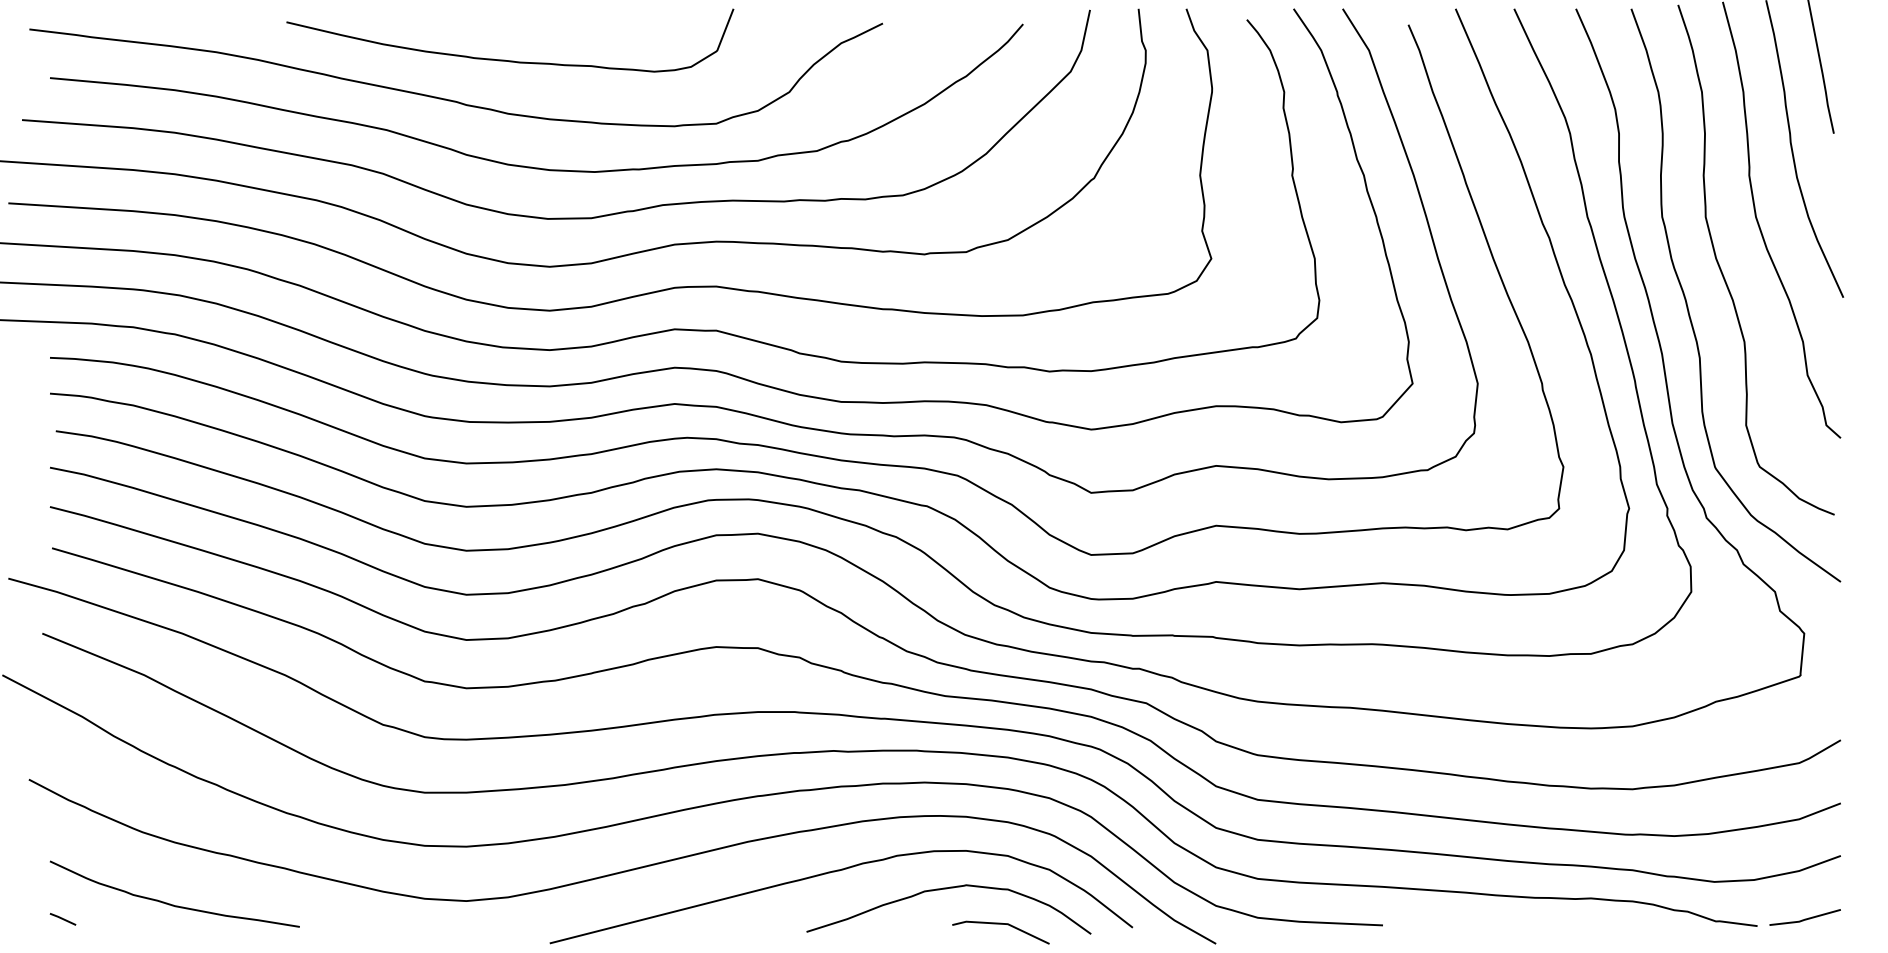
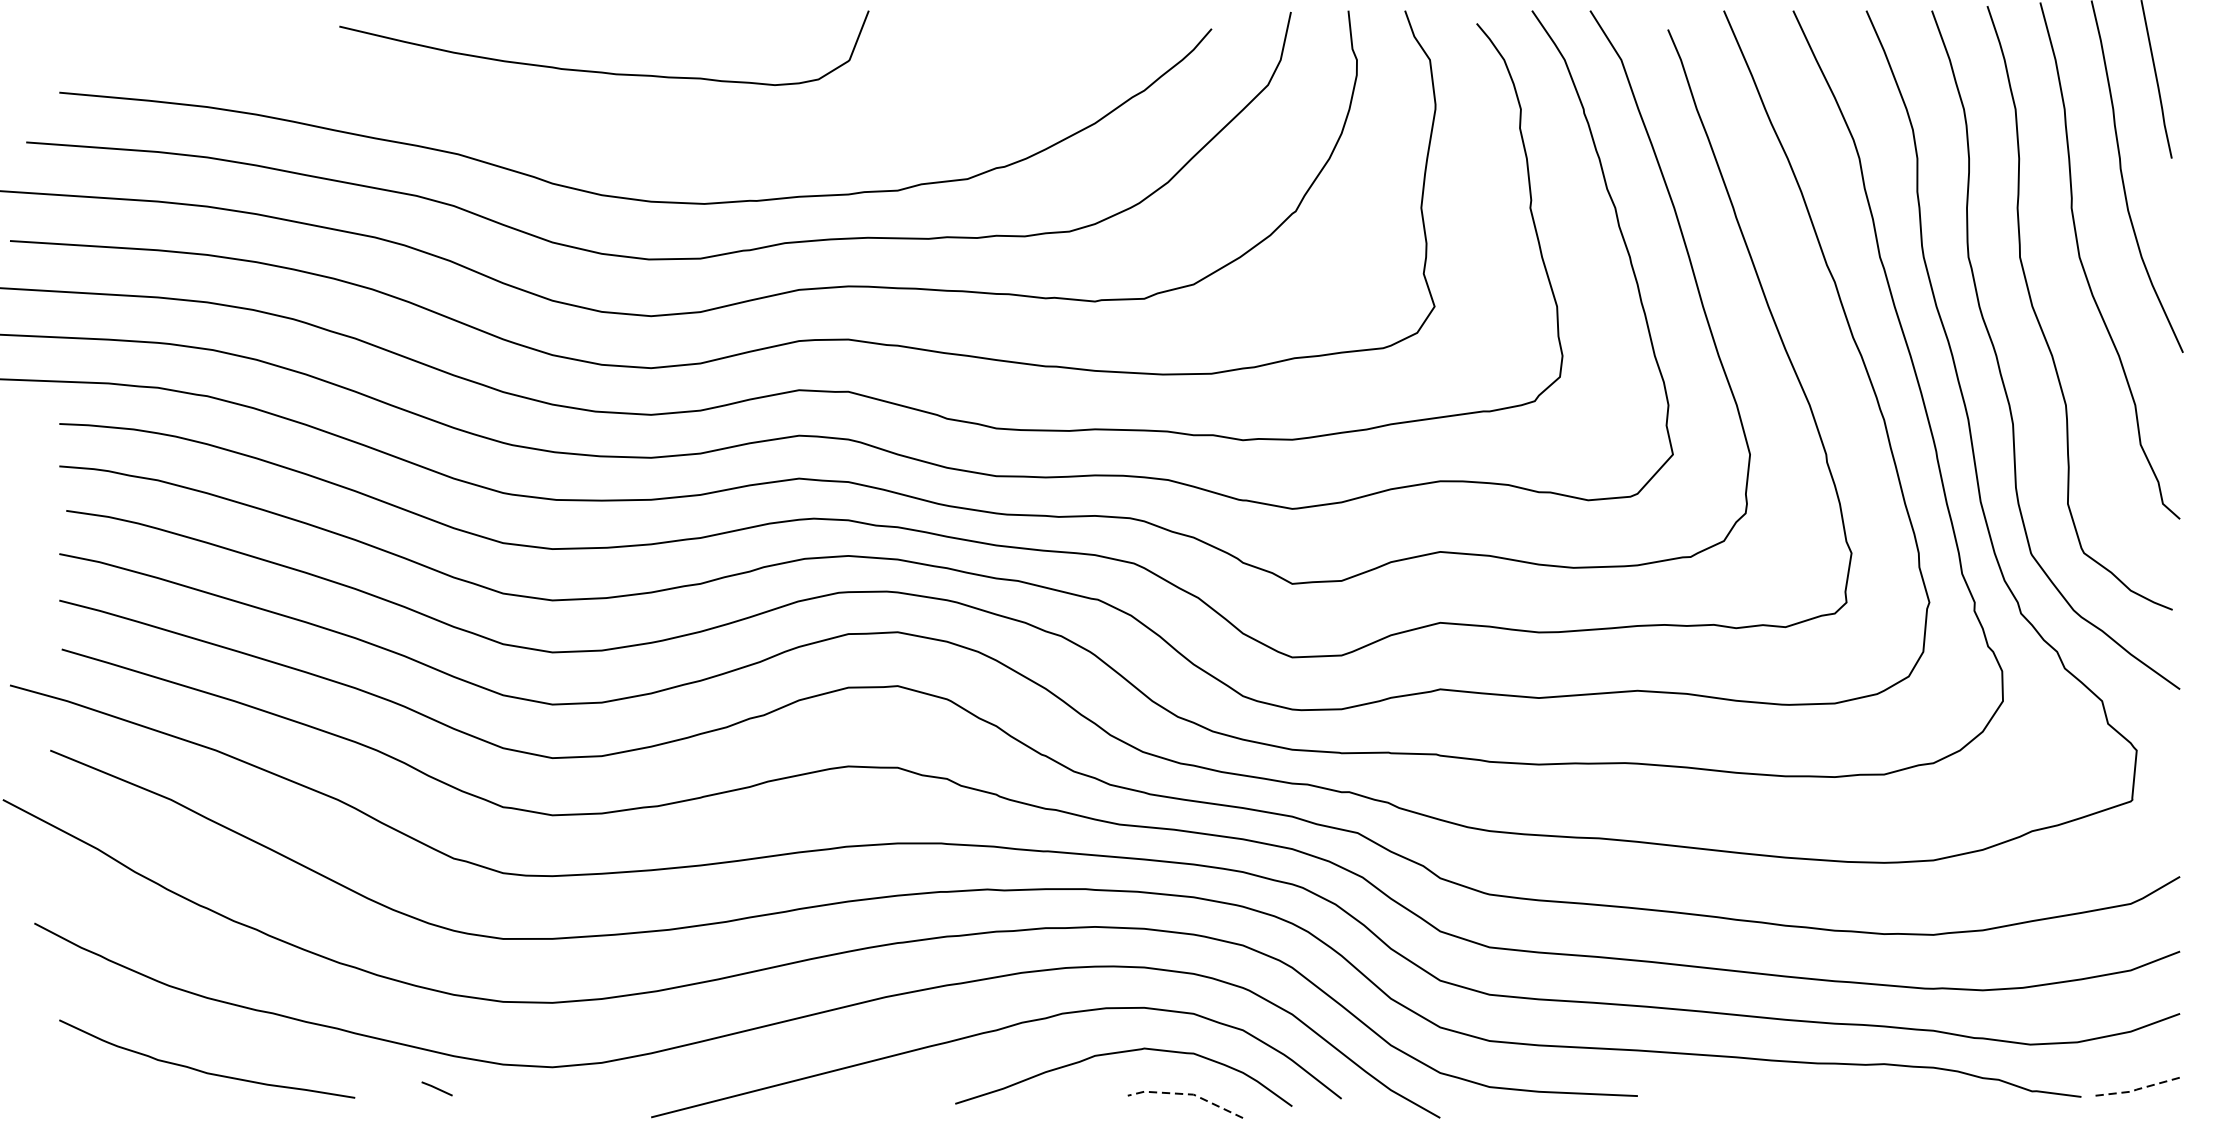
curve: (450, 99) -> (533, 118), removed
line: (62, 919) -> (436, 1089), moved
line: (1804, 919) -> (2137, 1089), solid -> dashed
line: (1002, 923) -> (1187, 1093), solid -> dashed

